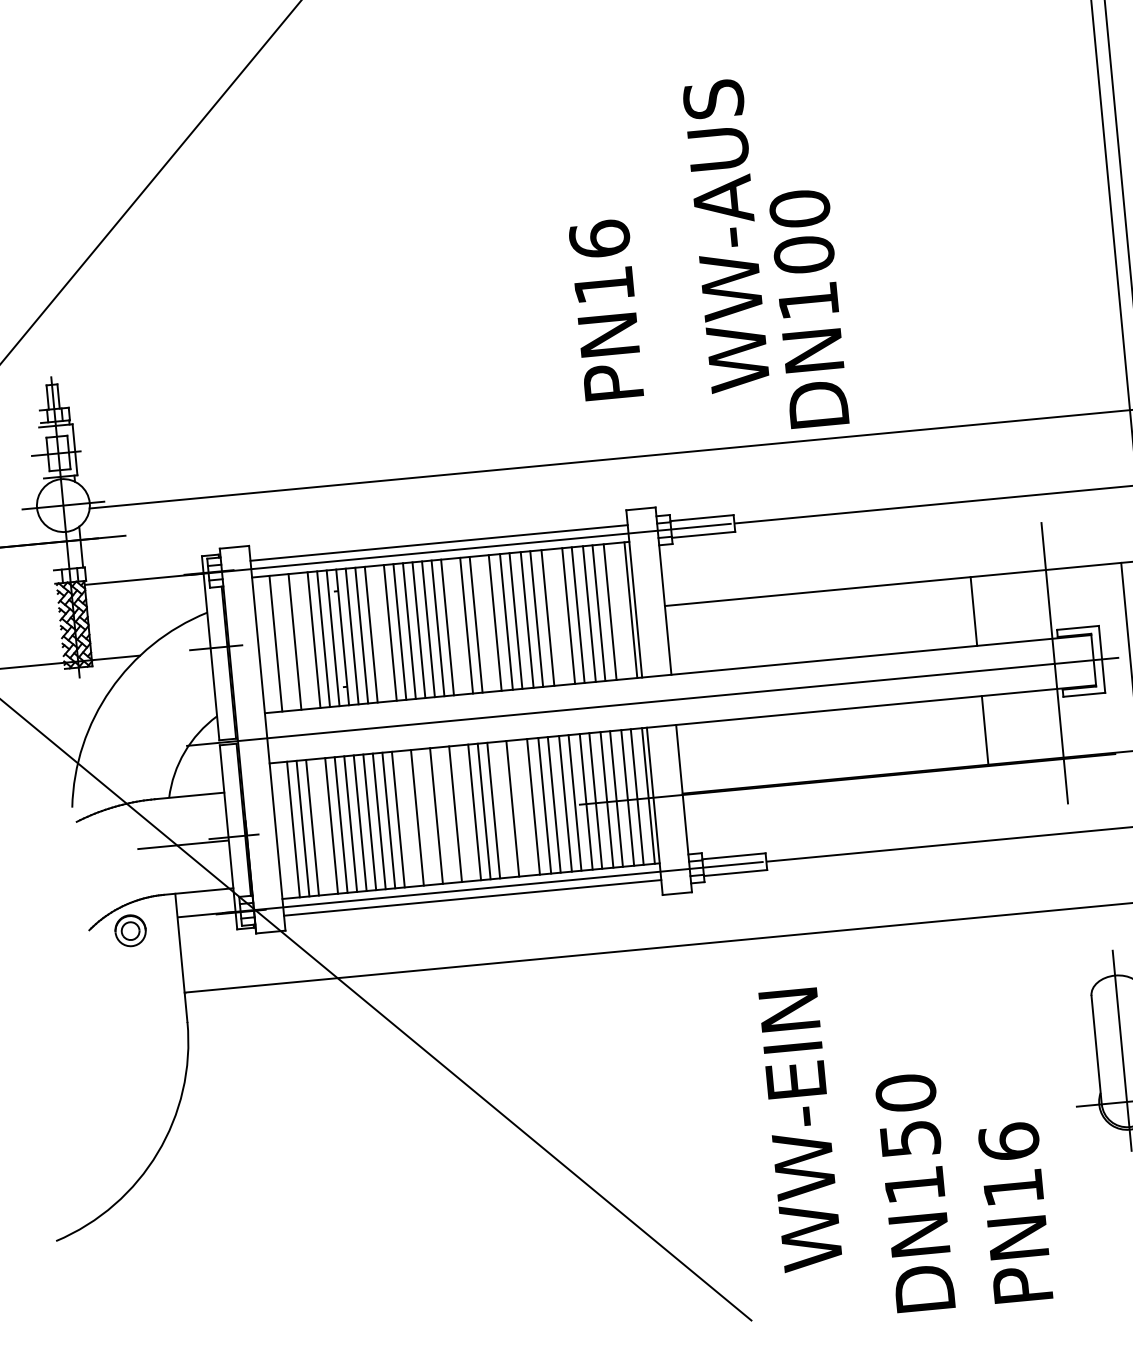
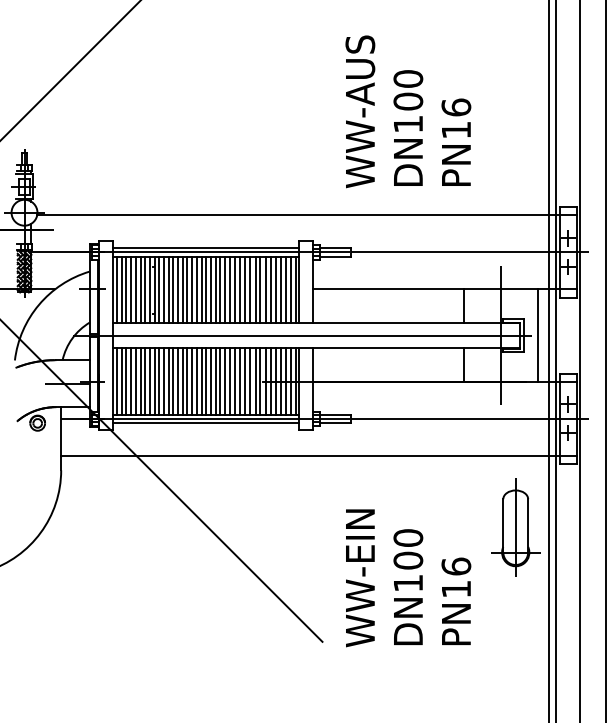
text: (809, 307) -> (408, 127), moved
text: (606, 308) -> (456, 141), moved
line: (618, 610) -> (290, 289), added
line: (557, 616) -> (260, 289), added
line: (486, 622) -> (225, 289), added
line: (456, 625) -> (210, 289), added
line: (380, 632) -> (173, 289), added
line: (303, 640) -> (135, 289), added
line: (285, 641) -> (126, 289), added
line: (267, 643) -> (117, 289), added
line: (524, 805) -> (235, 380), added
line: (504, 807) -> (225, 380), added
line: (465, 811) -> (206, 380), added
line: (445, 813) -> (196, 380), added
line: (426, 815) -> (187, 380), added
line: (408, 816) -> (178, 380), added
line: (321, 825) -> (135, 380), added
line: (284, 828) -> (117, 380), added
text: (801, 1130) -> (360, 578), moved
text: (910, 1138) -> (408, 560), DN150 -> DN100

